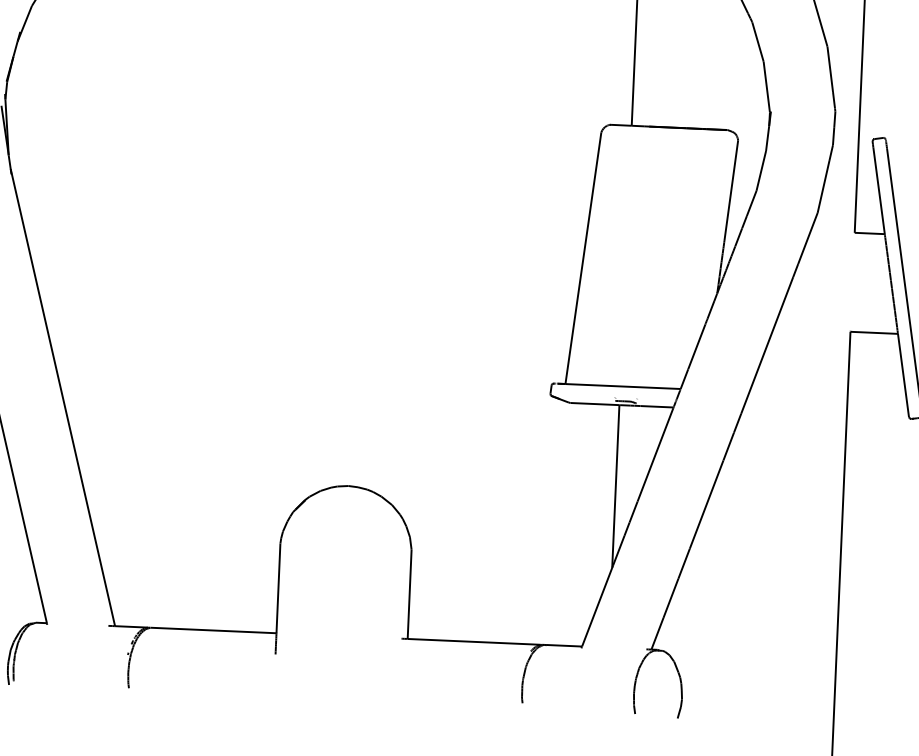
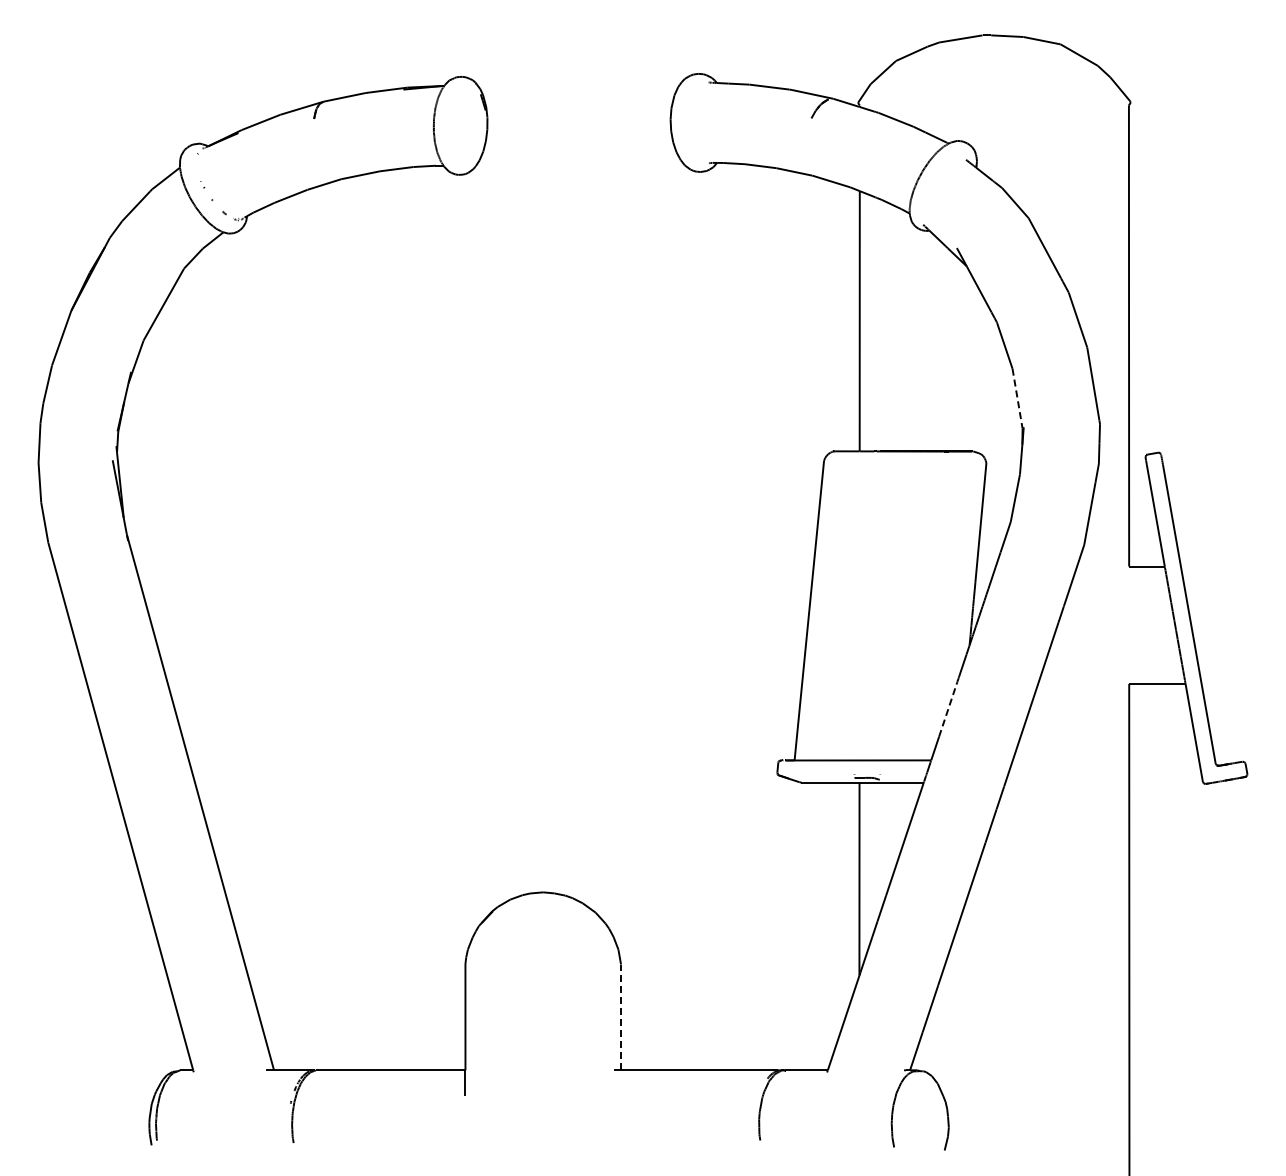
line: (766, 87) -> (1017, 399), solid -> dashed
line: (697, 346) -> (948, 709), solid -> dashed
line: (410, 594) -> (621, 1017), solid -> dashed

